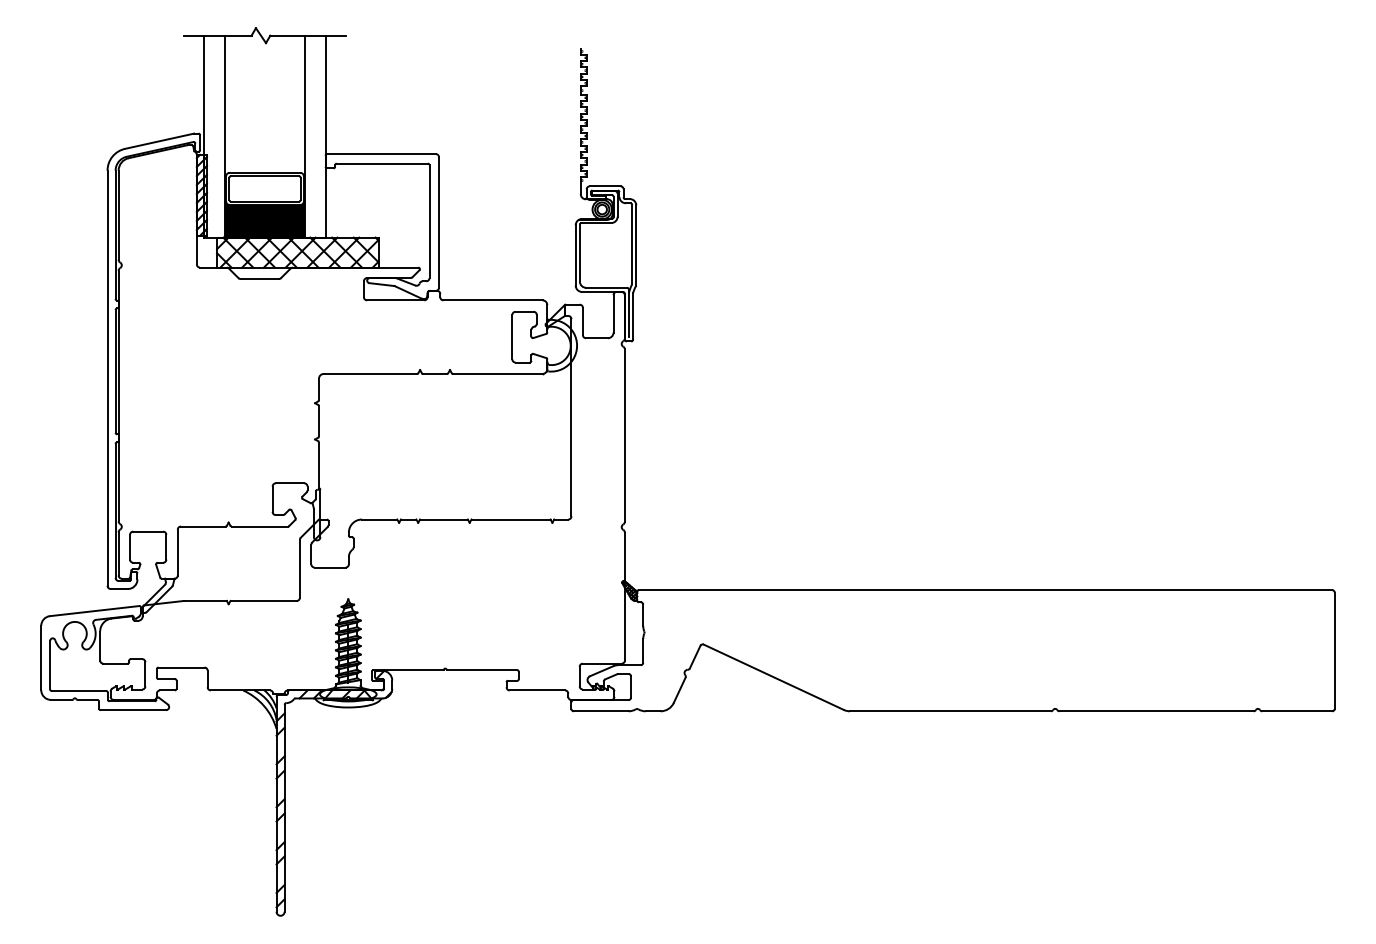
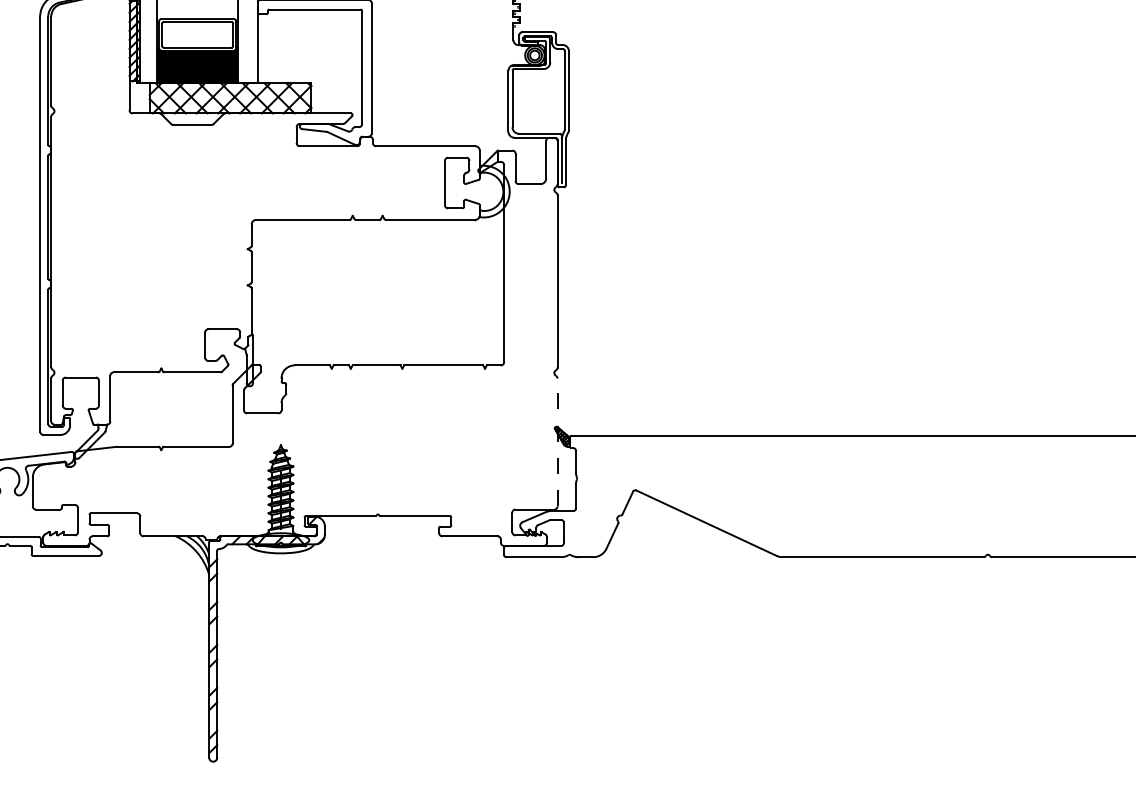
line: (624, 596) -> (557, 442), solid -> dashed

